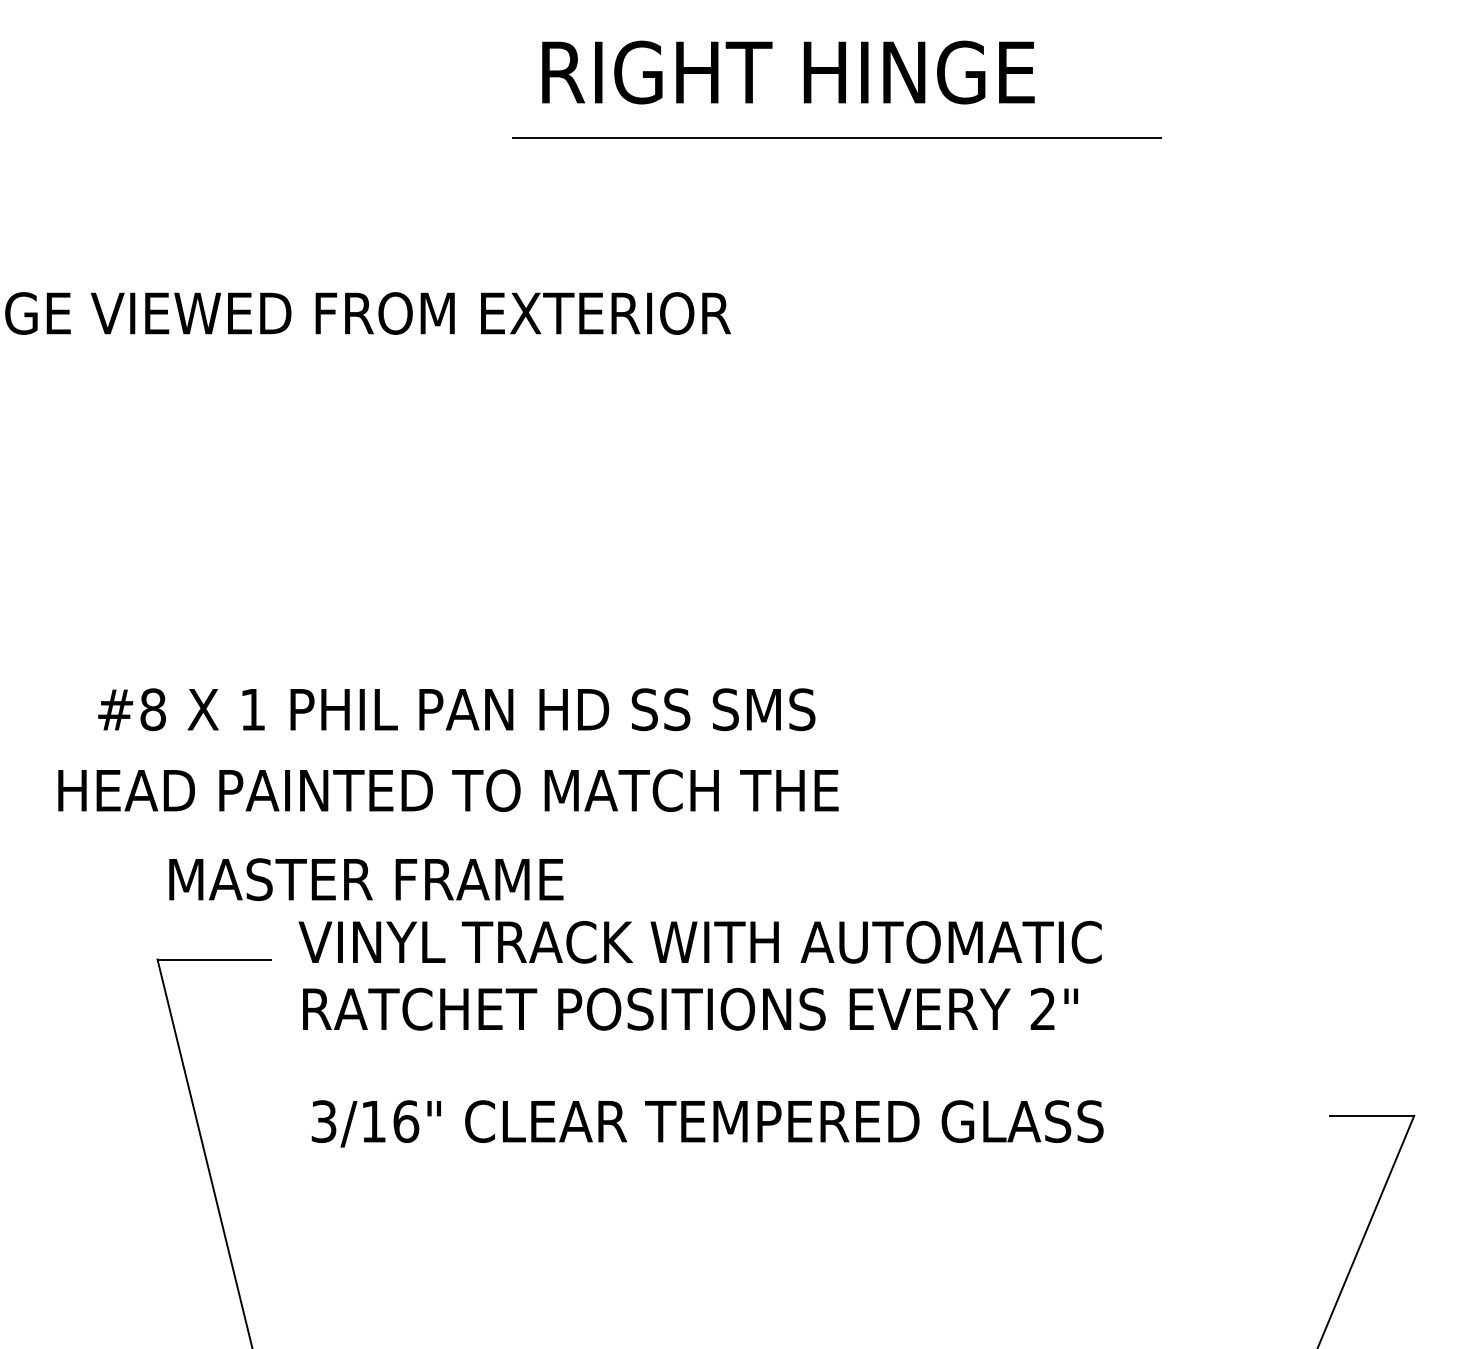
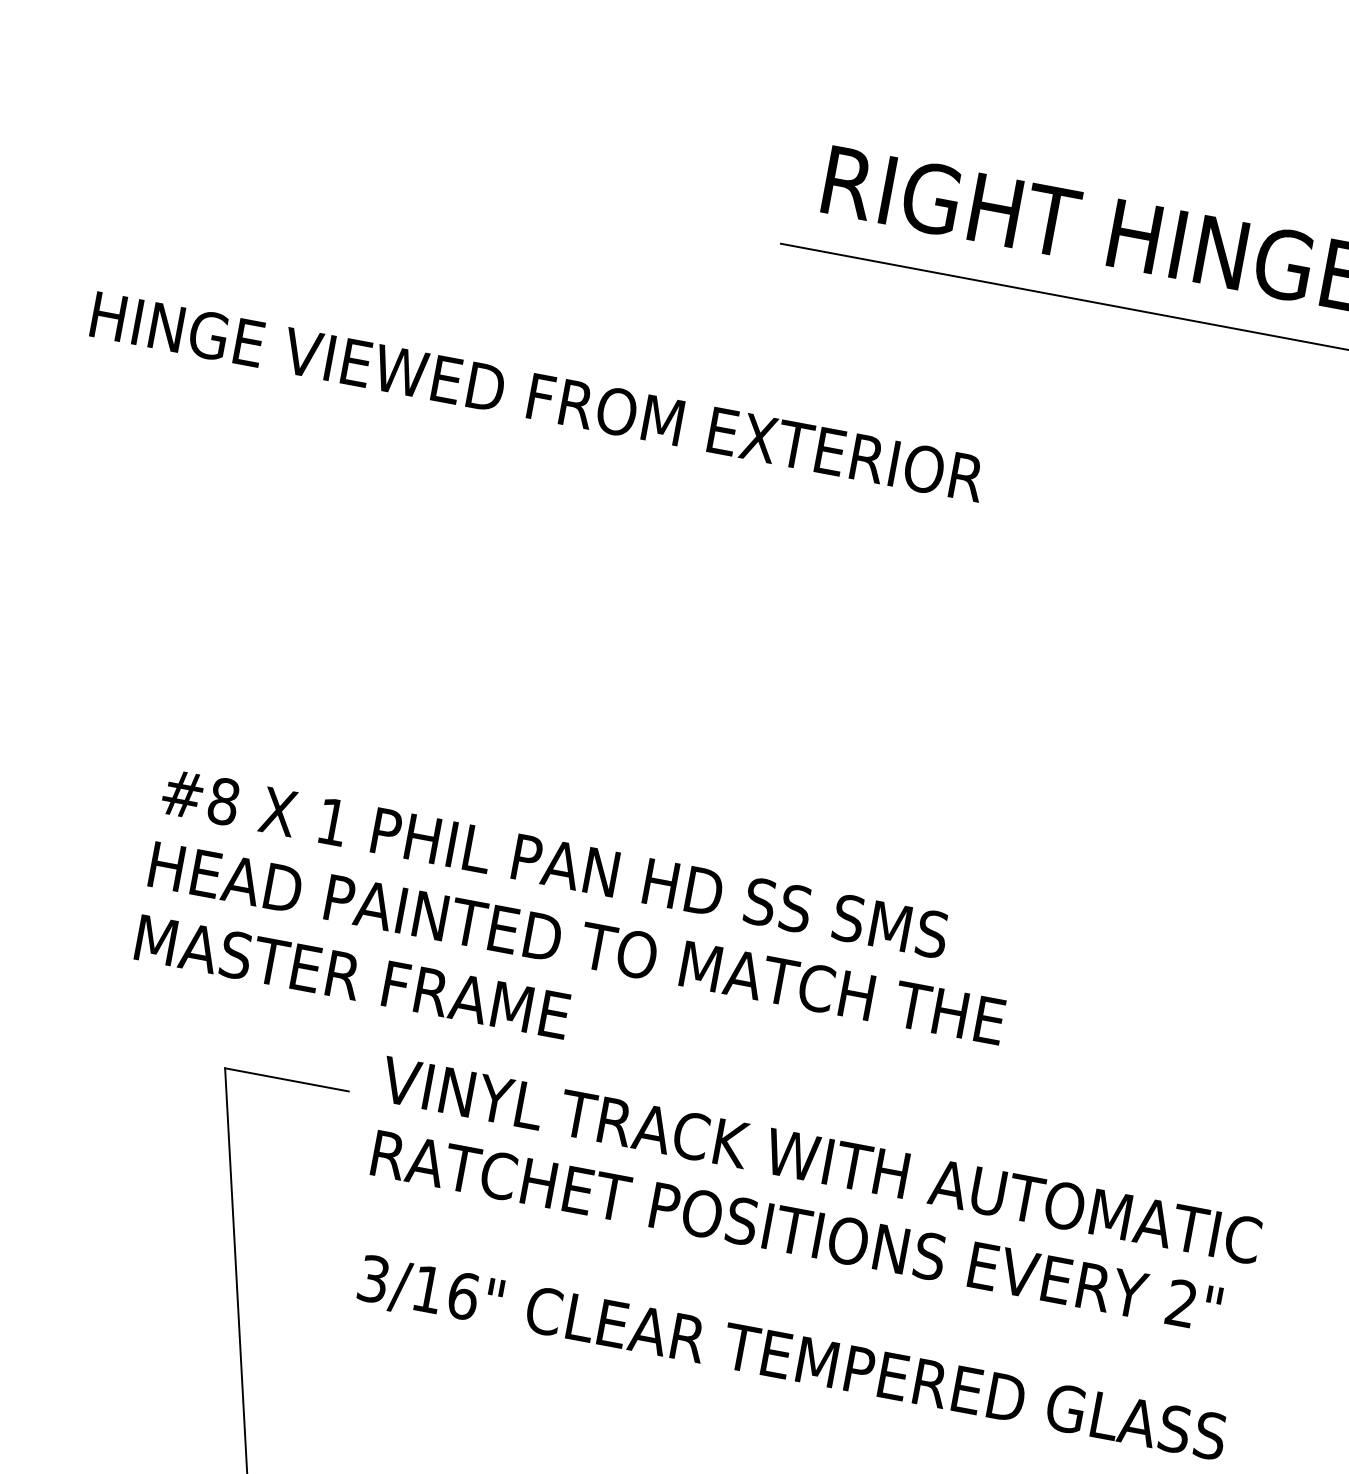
text: (456, 709) -> (554, 863), moved
text: (366, 879) -> (352, 976), moved

